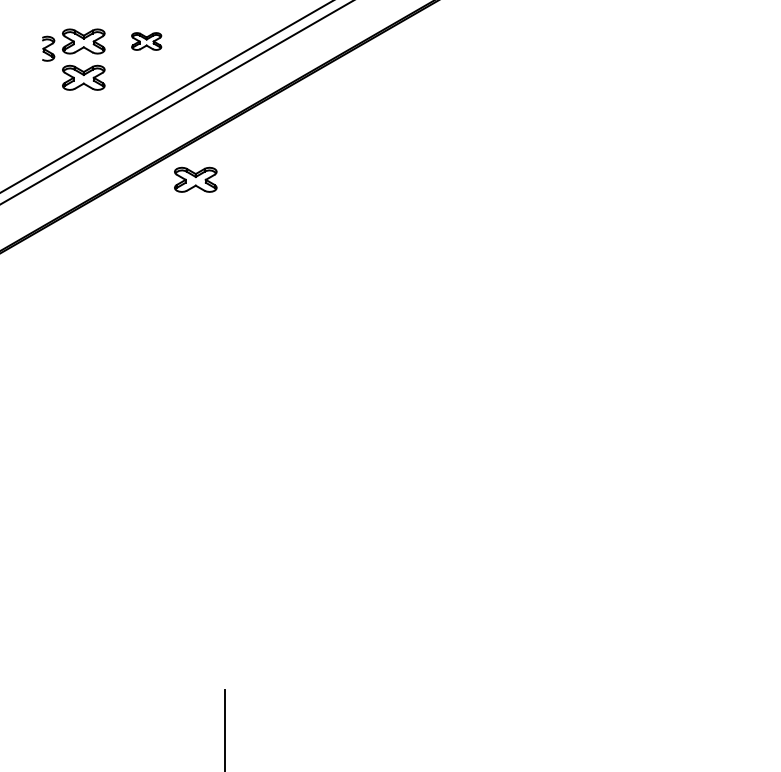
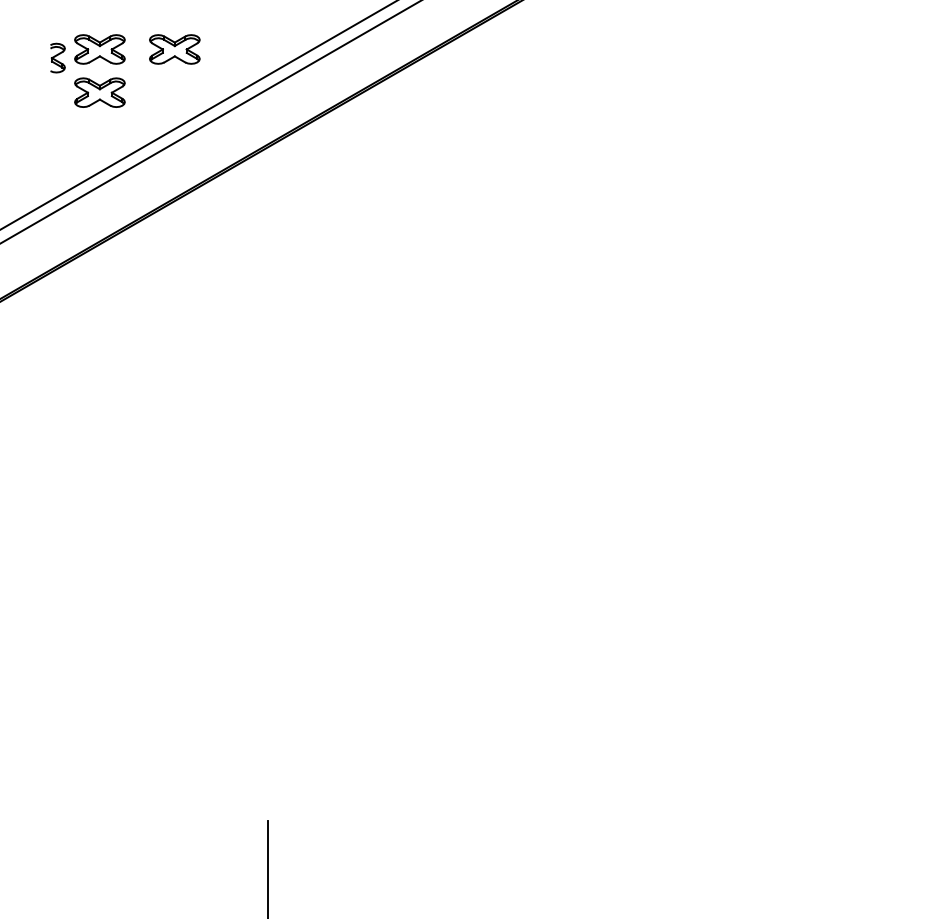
part: (146, 41) -> (174, 49), size x1.43
part: (195, 179) -> (232, 213), removed

